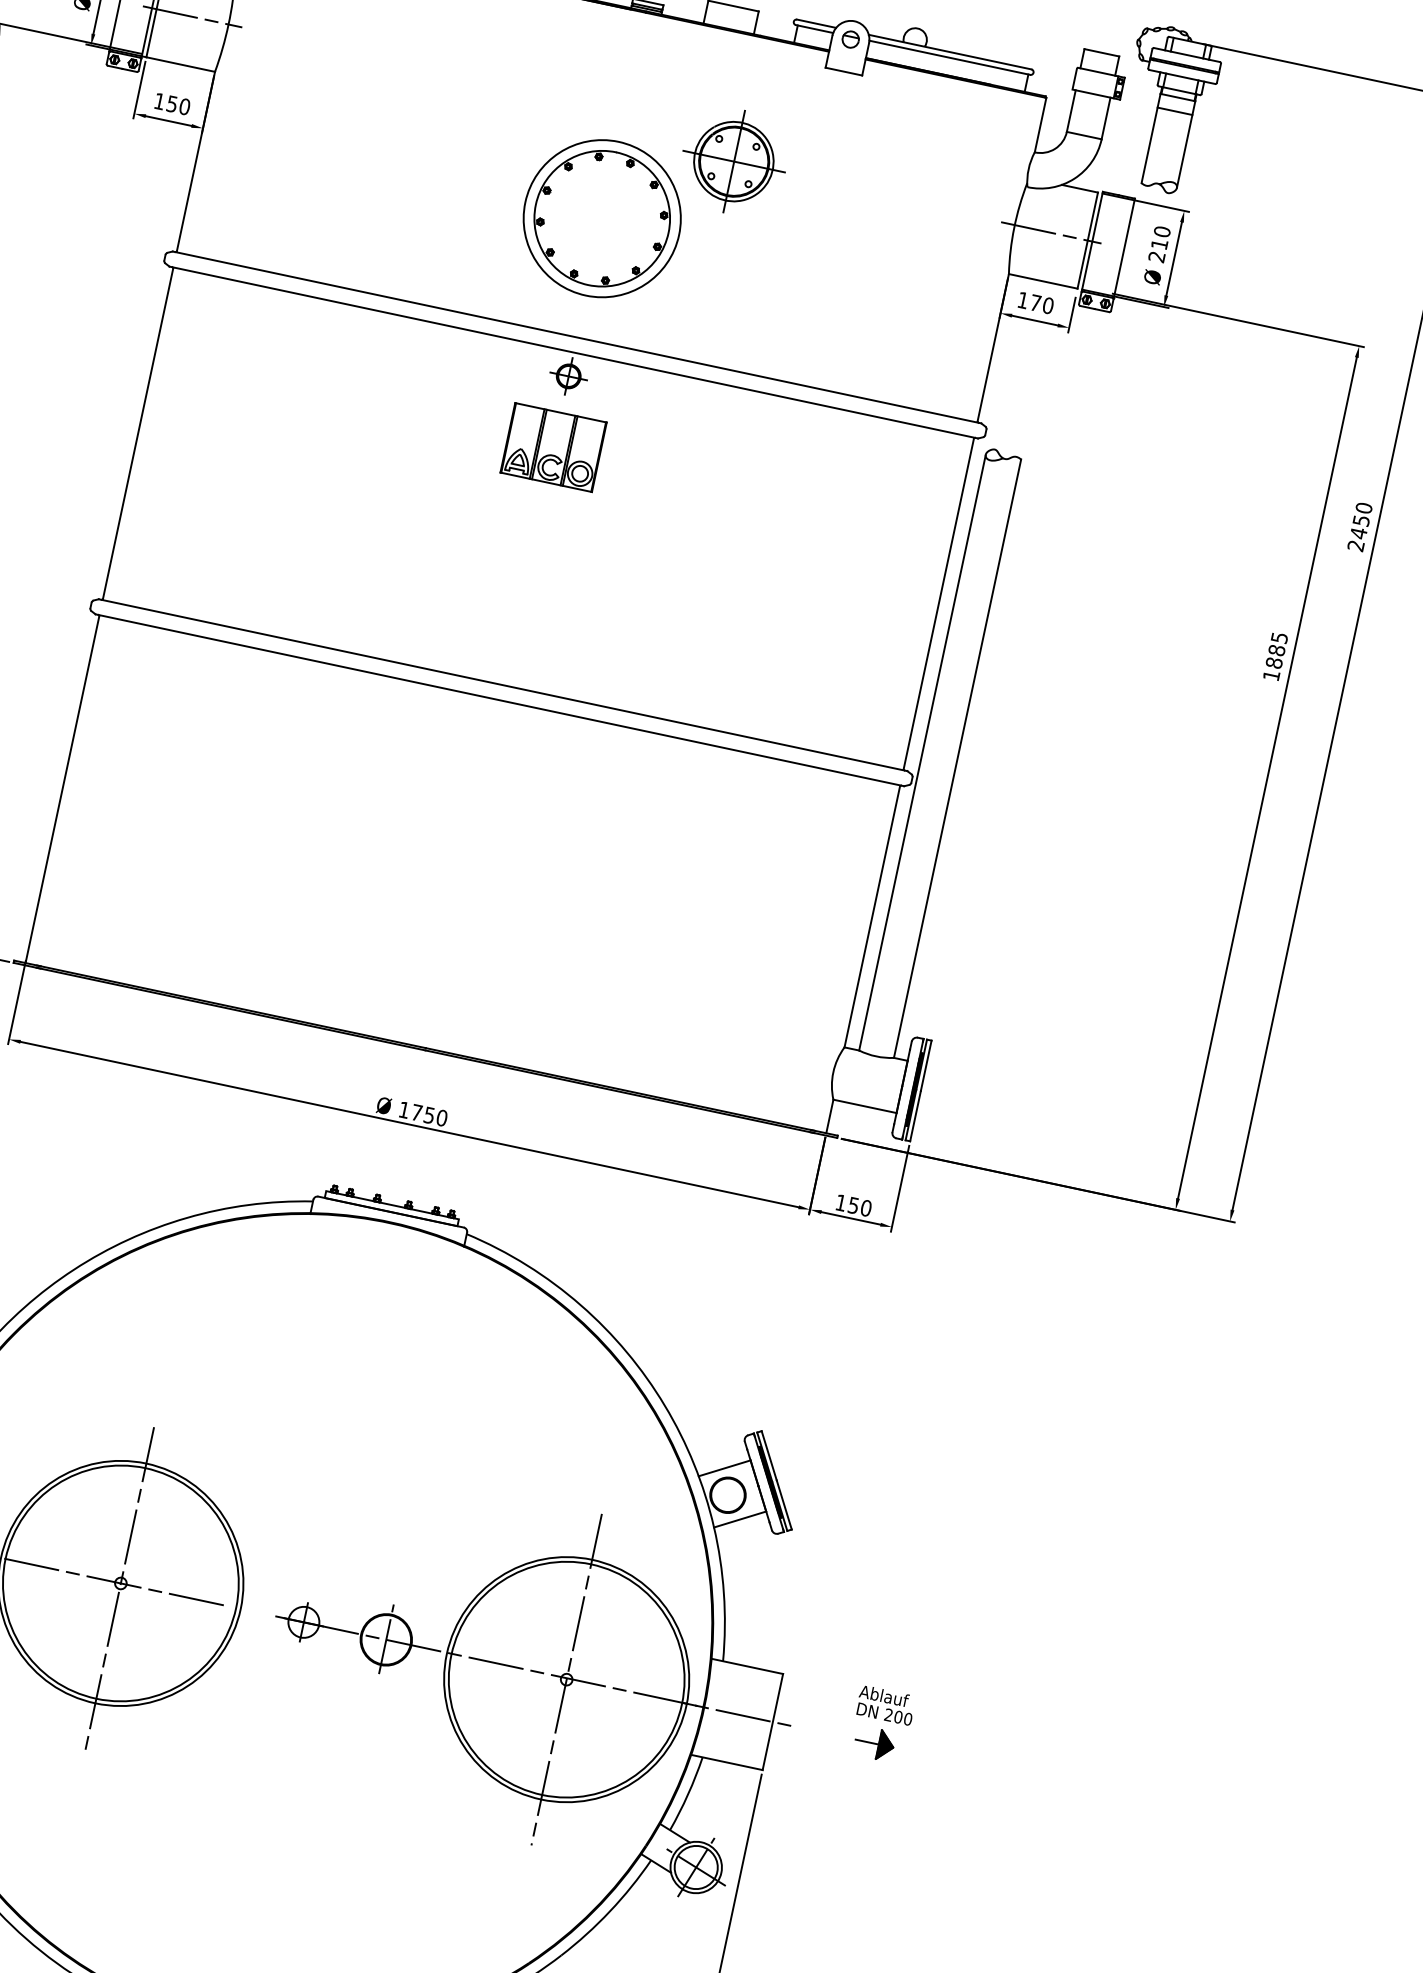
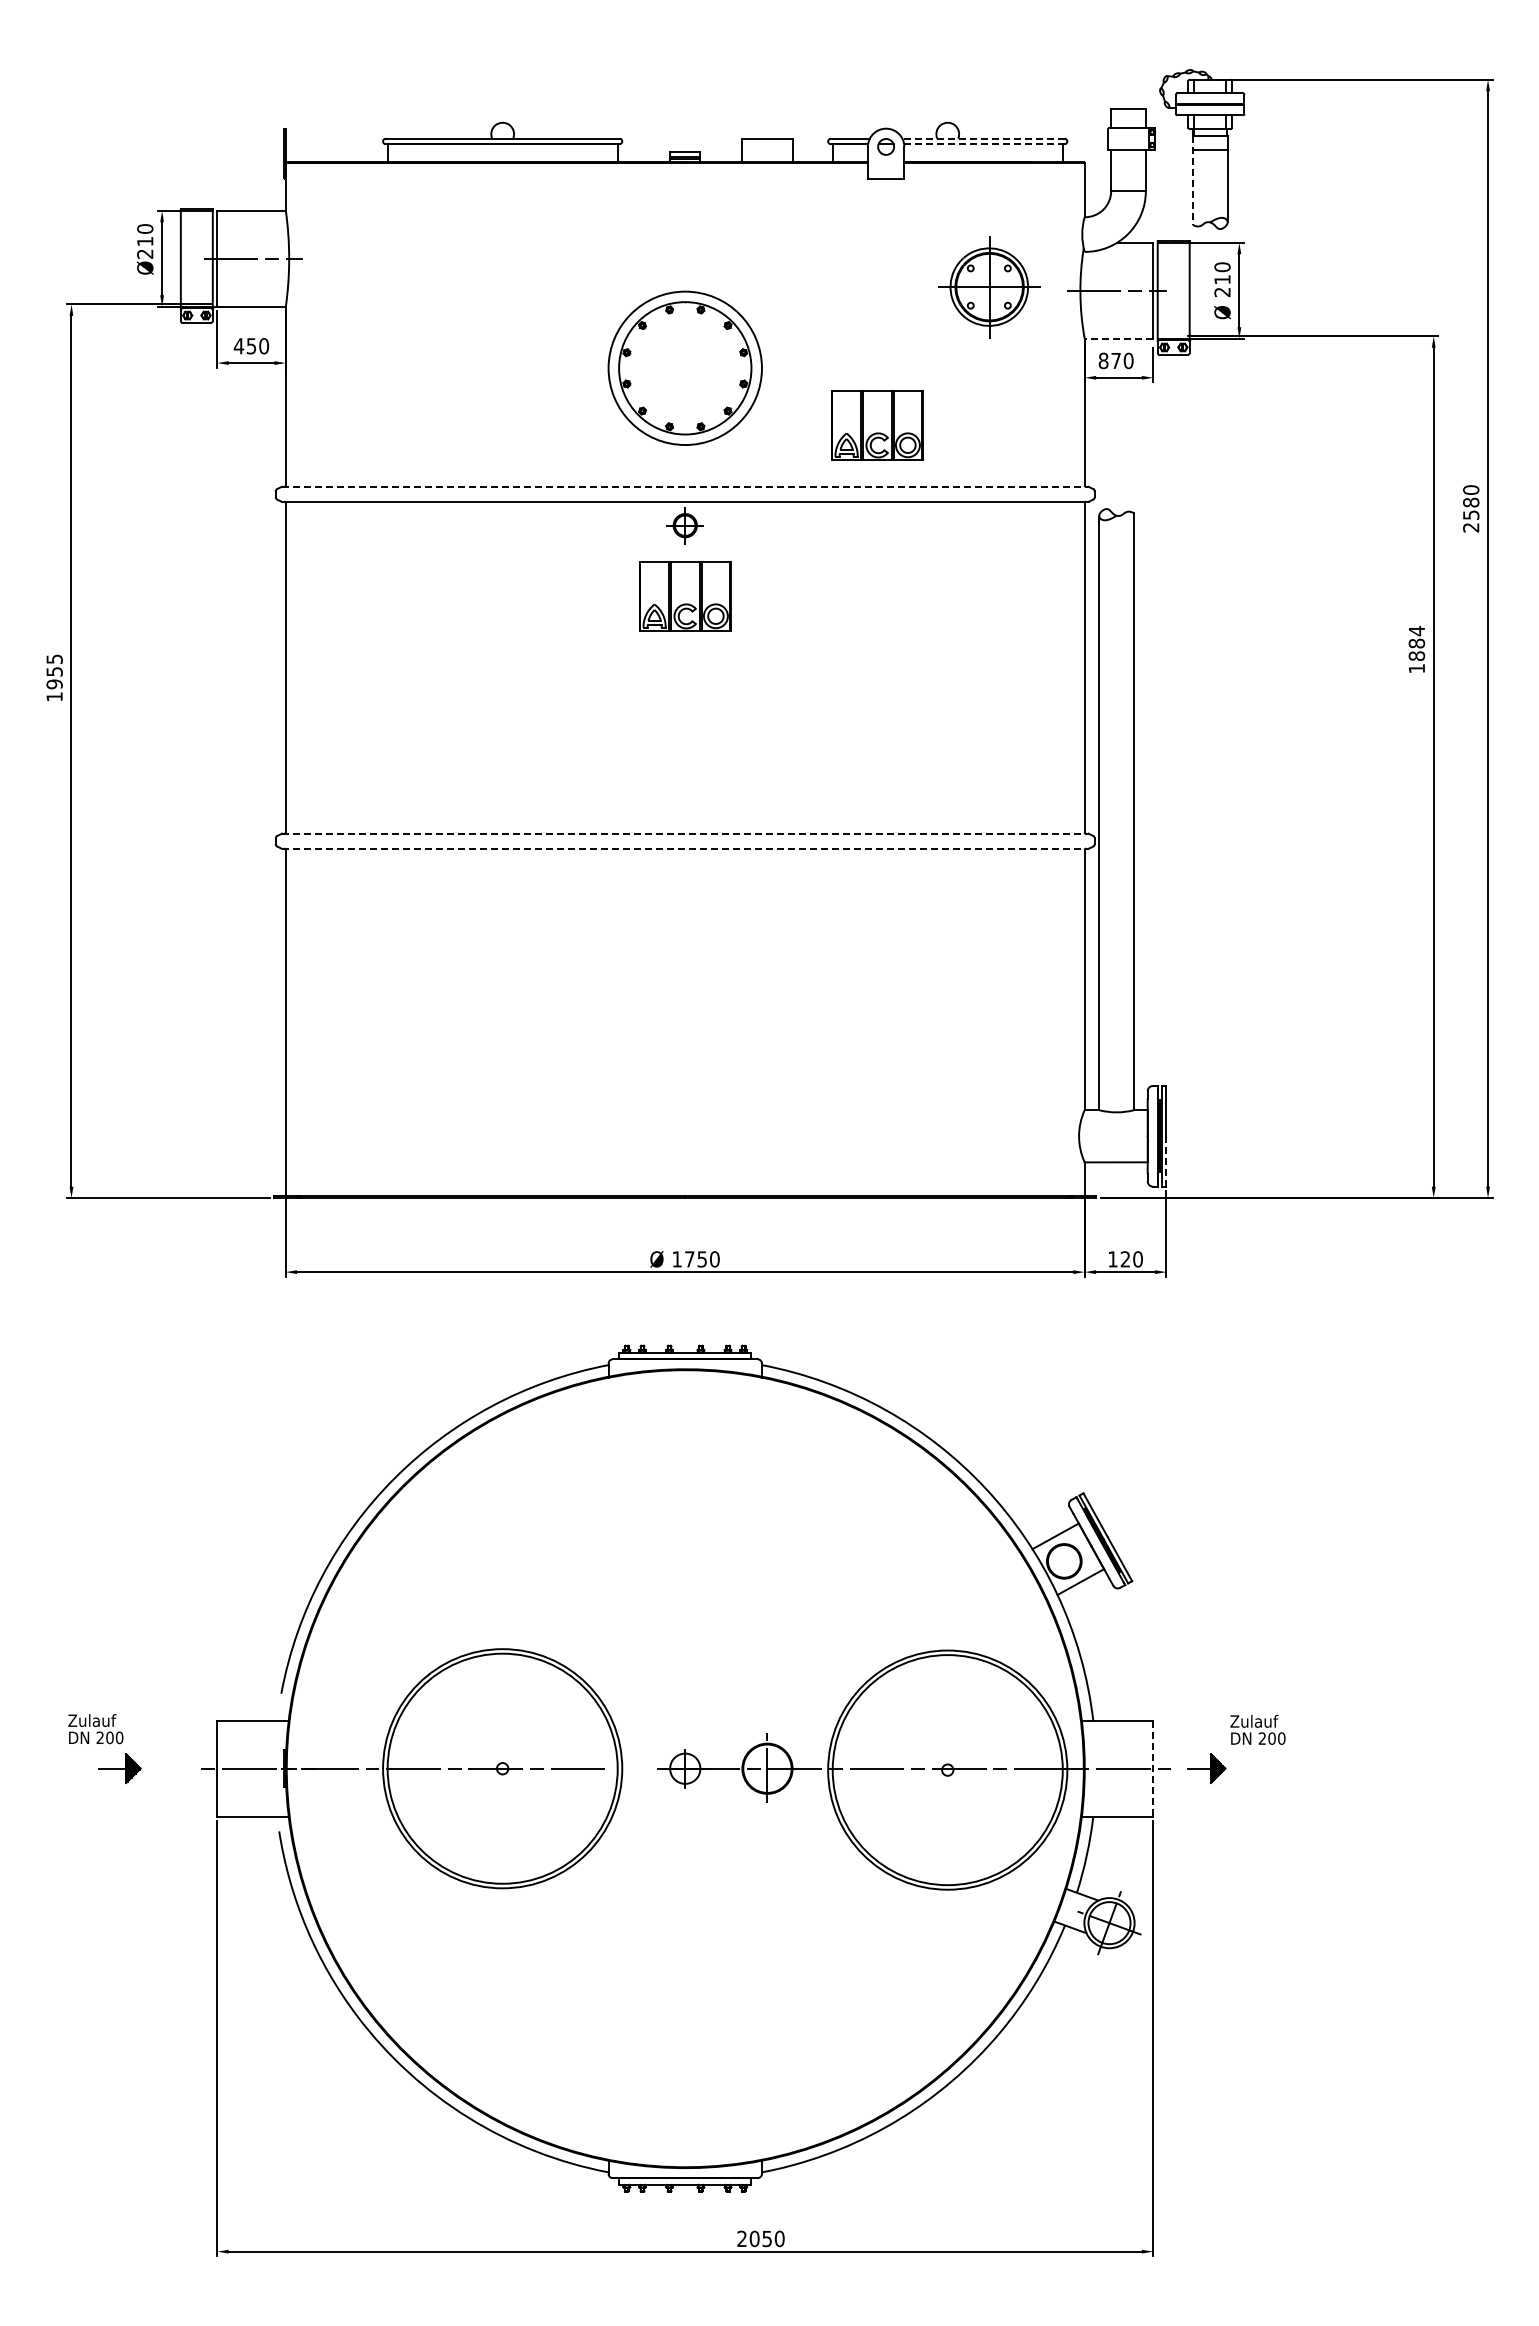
line: (950, 51) -> (983, 138), solid -> dashed
line: (949, 58) -> (984, 144), solid -> dashed
text: (159, 101) -> (238, 346), 150 -> 450
line: (1150, 138) -> (1192, 180), solid -> dashed
part: (733, 162) -> (989, 287), moved
line: (1042, 281) -> (1118, 338), solid -> dashed
text: (1023, 299) -> (1103, 360), 170 -> 870
part: (782, 316) -> (877, 425), added
line: (577, 337) -> (685, 486), solid -> dashed
text: (1360, 526) -> (1471, 508), 2450 -> 2580
text: (1280, 638) -> (1417, 631), 1885 -> 1884
line: (503, 685) -> (685, 833), solid -> dashed
line: (500, 700) -> (685, 848), solid -> dashed
line: (915, 1115) -> (1166, 1160), solid -> dashed
text: (853, 1205) -> (1125, 1259), 150 -> 120
line: (119, 1588) -> (502, 1773), removed
line: (566, 1678) -> (947, 1769), removed
text: (869, 1692) -> (1239, 1720), Ablauf -> Zulauf
line: (773, 1721) -> (1153, 1768), solid -> dashed
part: (874, 1743) -> (1206, 1768), moved

